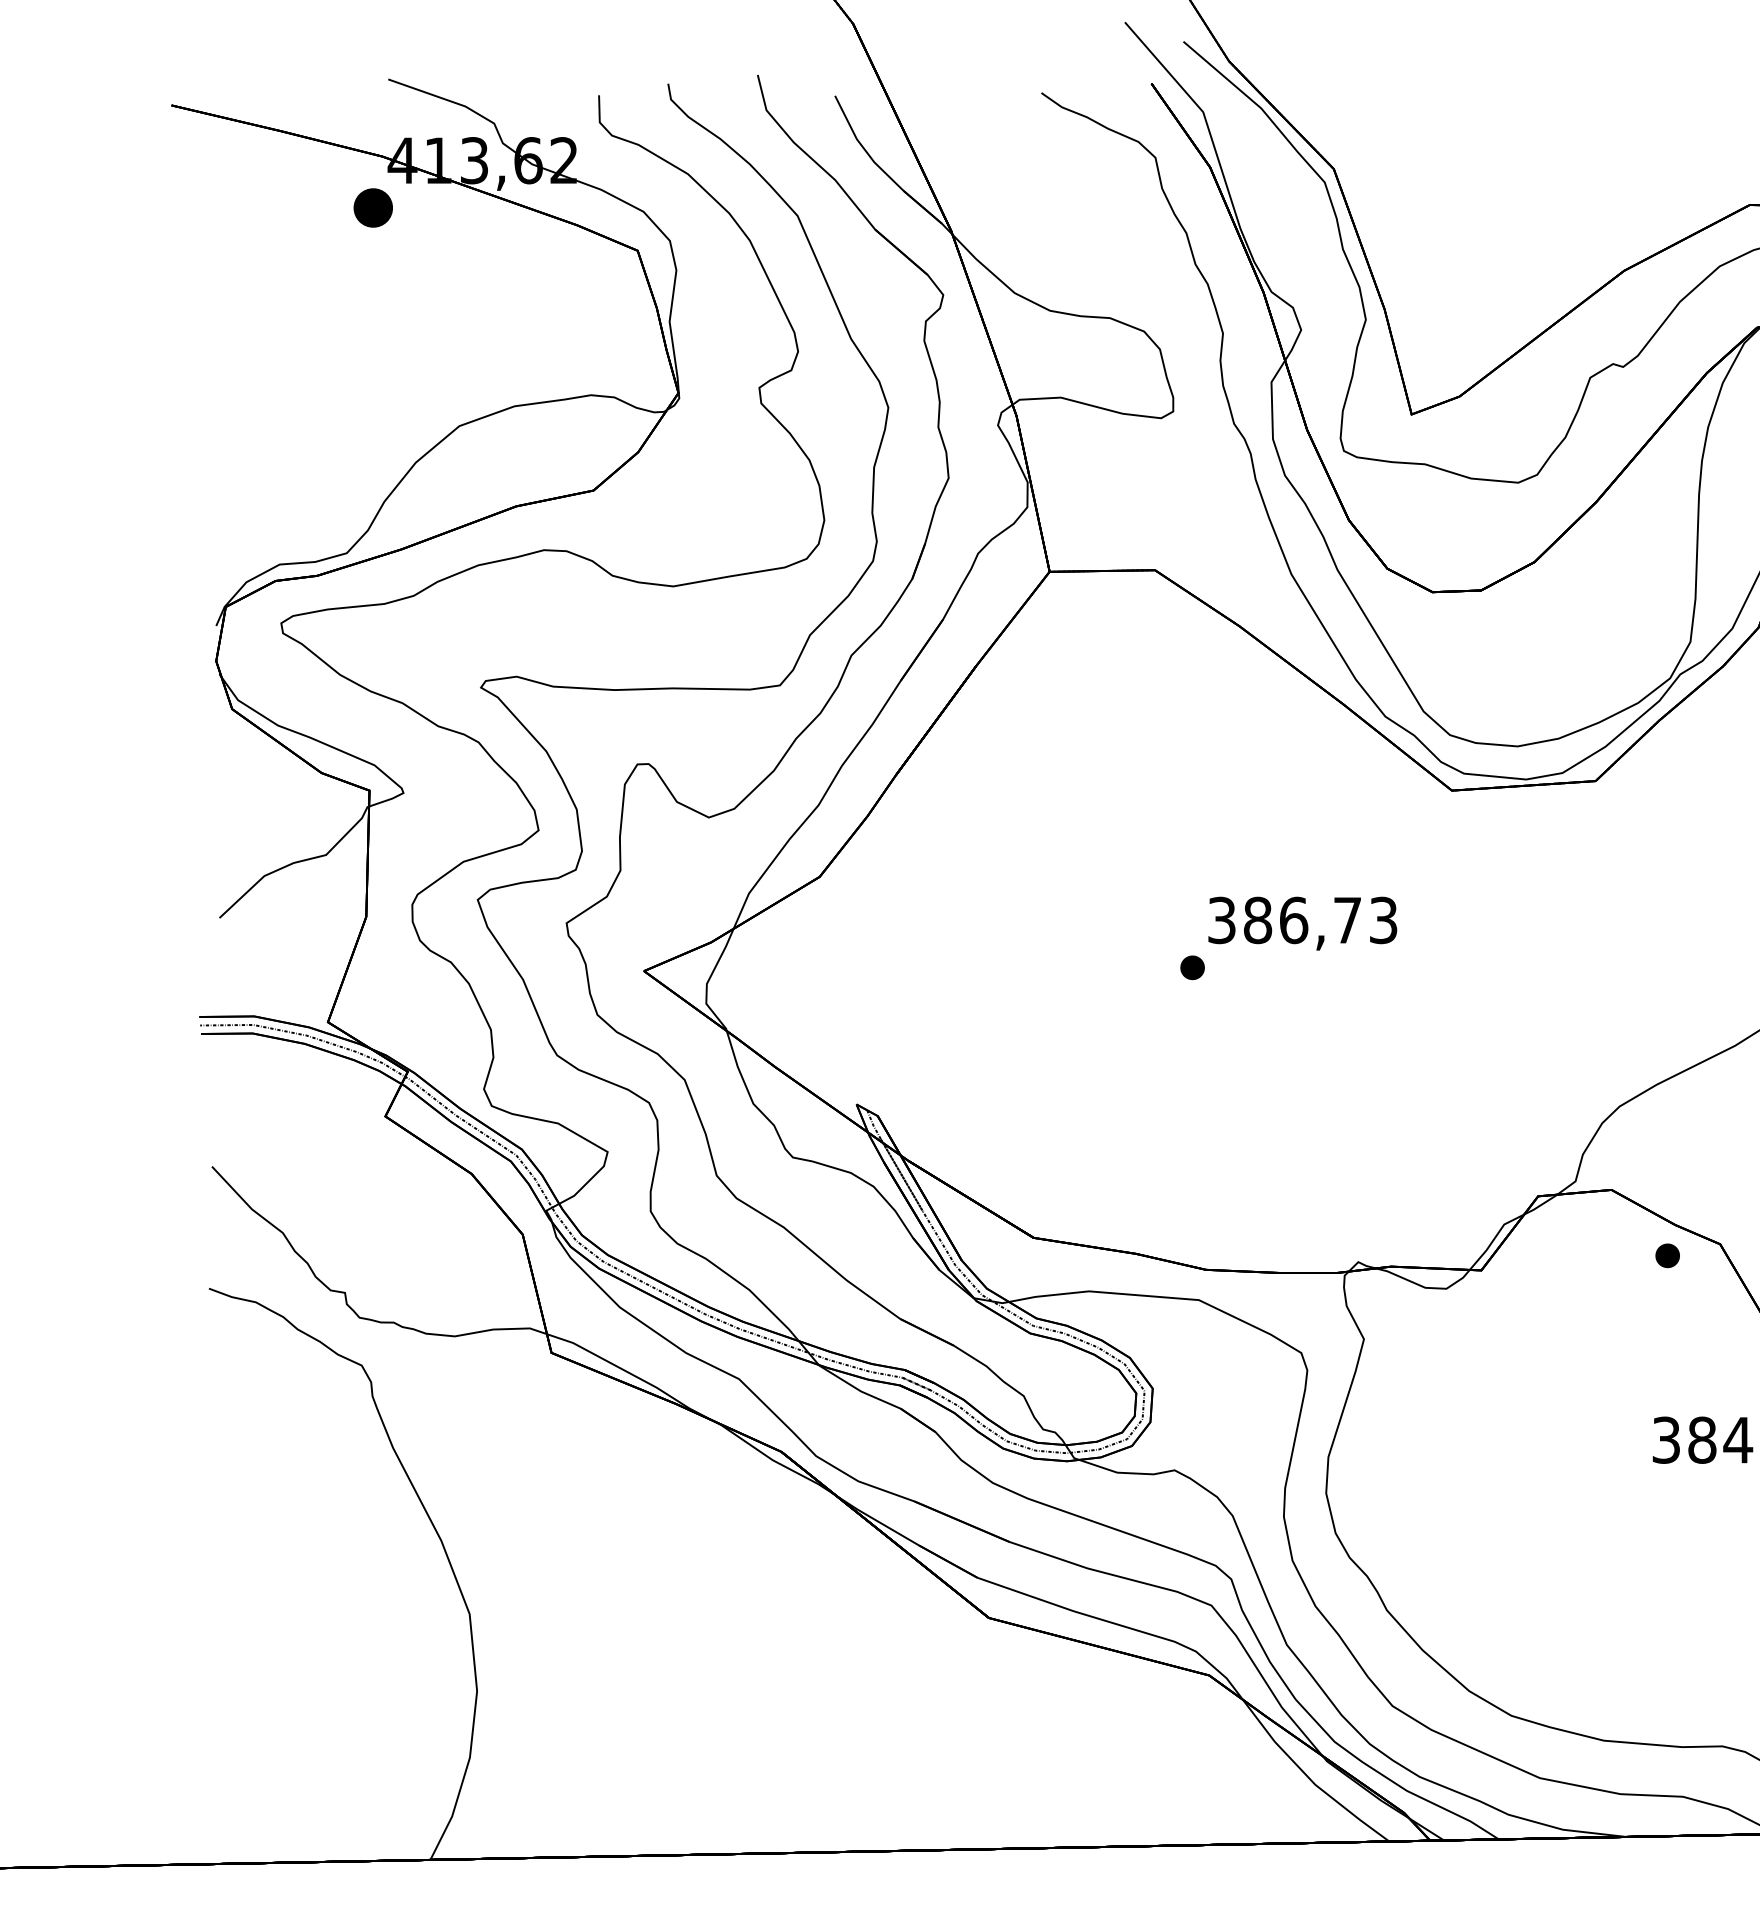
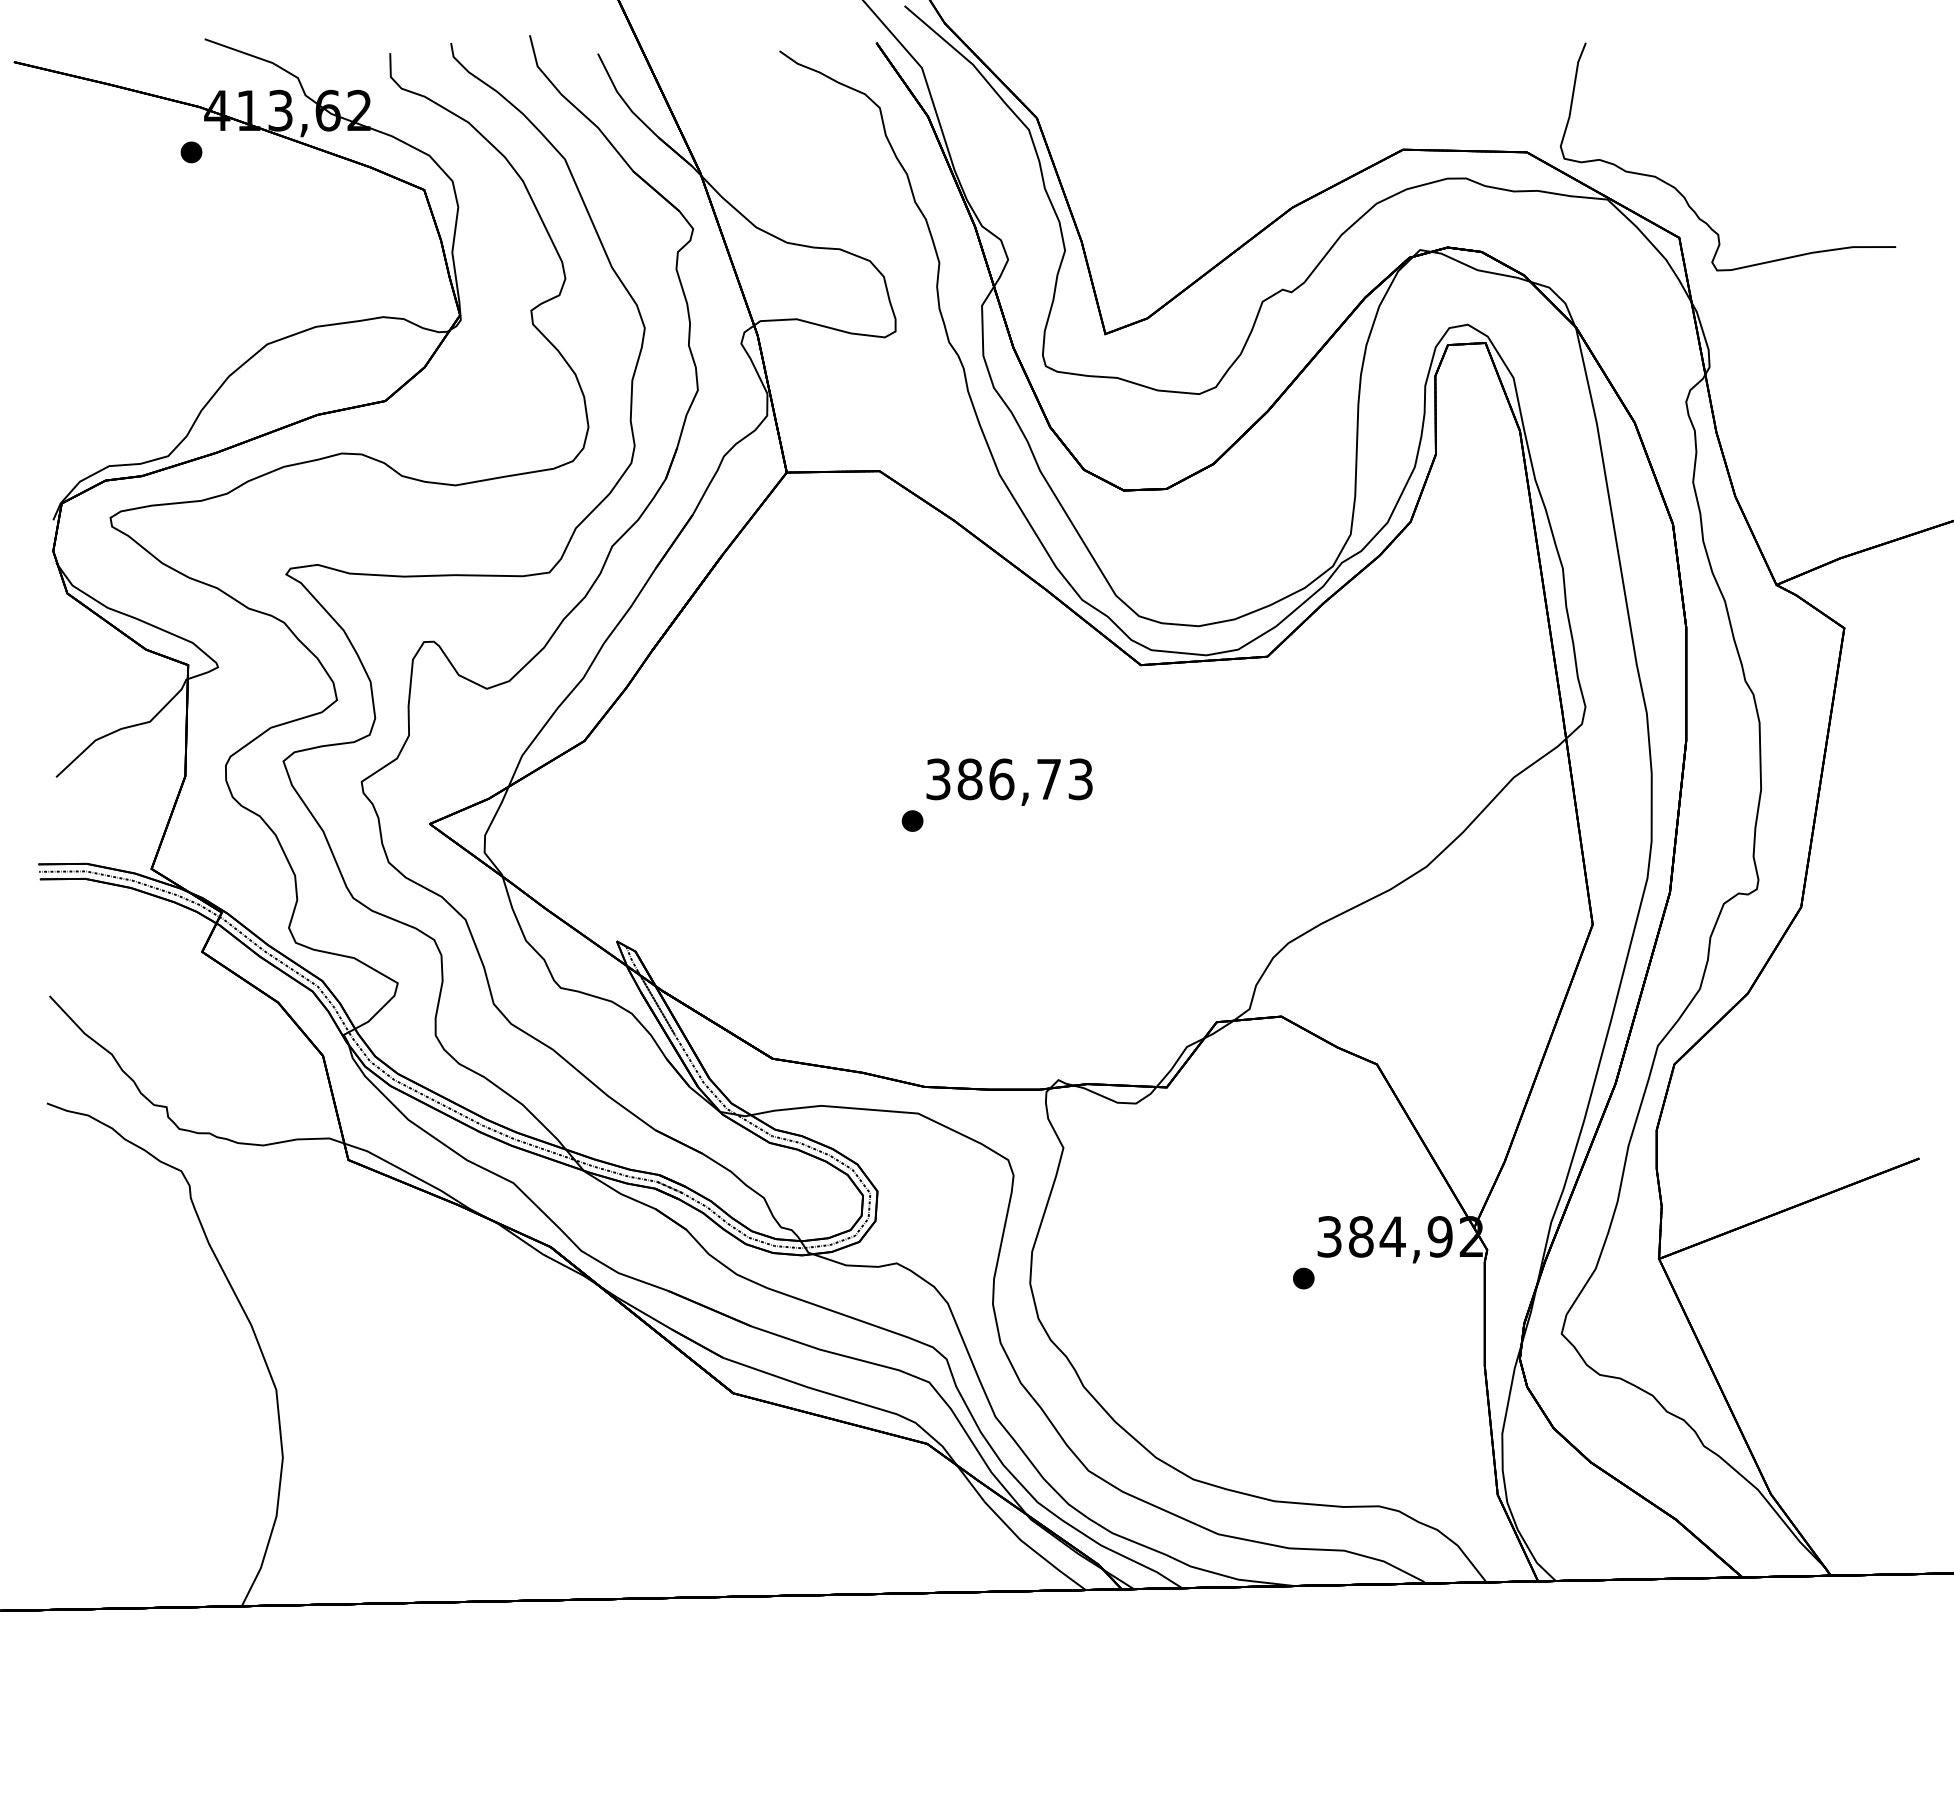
part: (373, 208) -> (191, 152), size x0.62
part: (1667, 1255) -> (1303, 1278), moved

